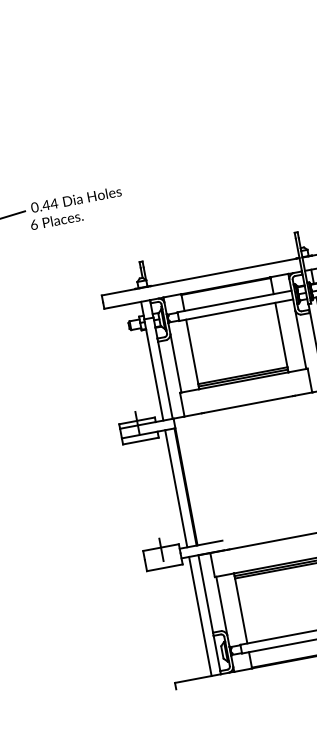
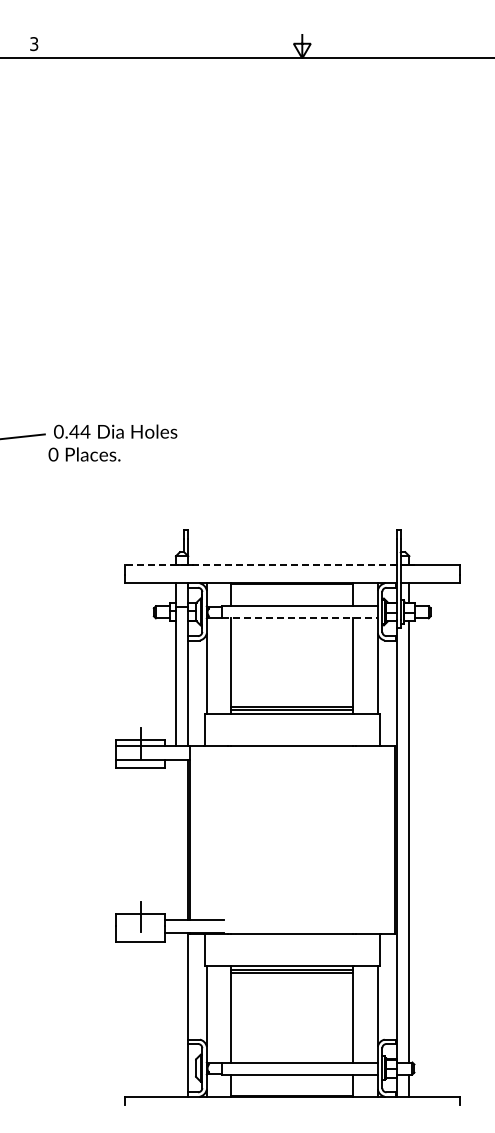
text: (33, 224) -> (53, 453), 6 -> 0
line: (201, 277) -> (261, 565), solid -> dashed
line: (236, 310) -> (300, 618), solid -> dashed
line: (176, 488) -> (175, 839), removed
line: (200, 616) -> (175, 1014), removed

